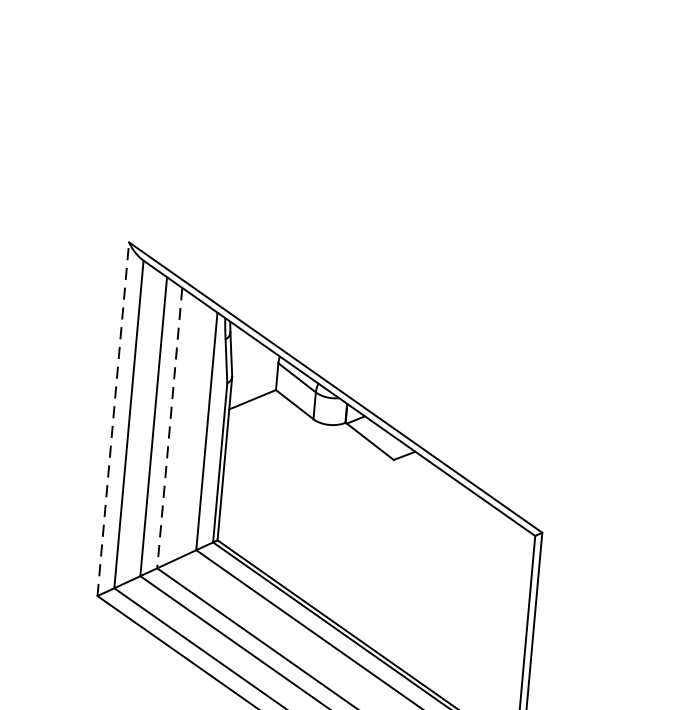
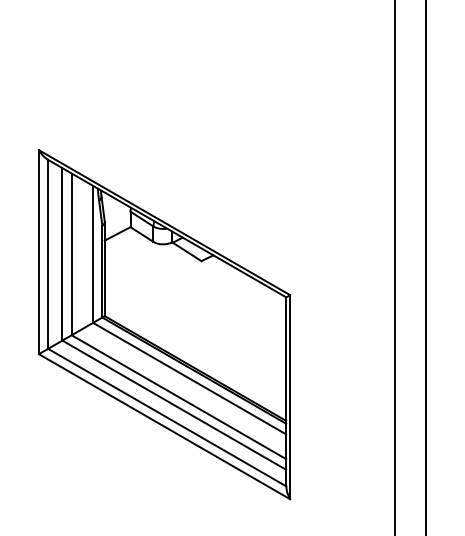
line: (112, 418) -> (38, 251), dashed -> solid
line: (169, 428) -> (71, 254), dashed -> solid

